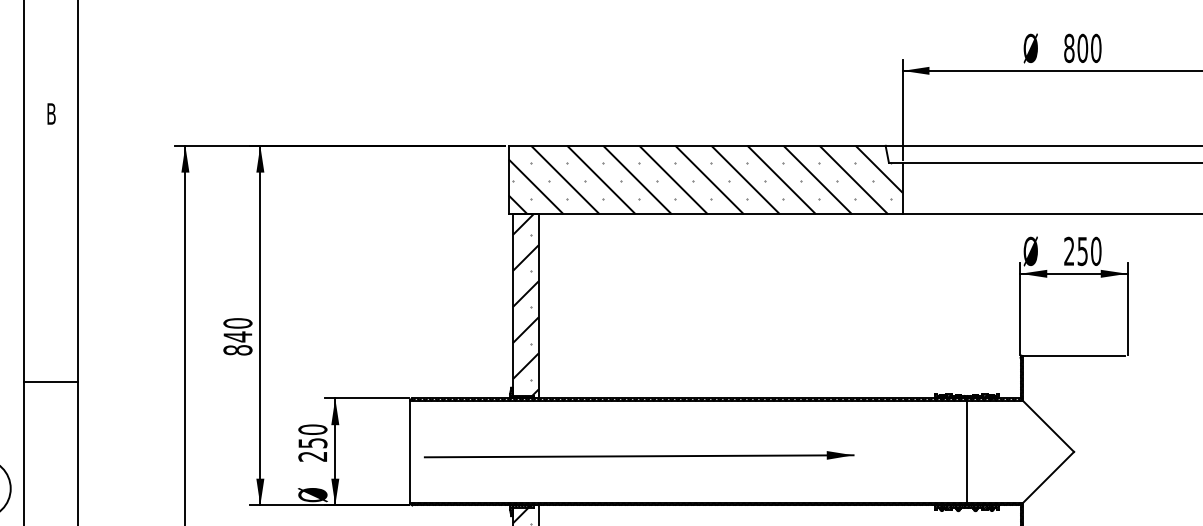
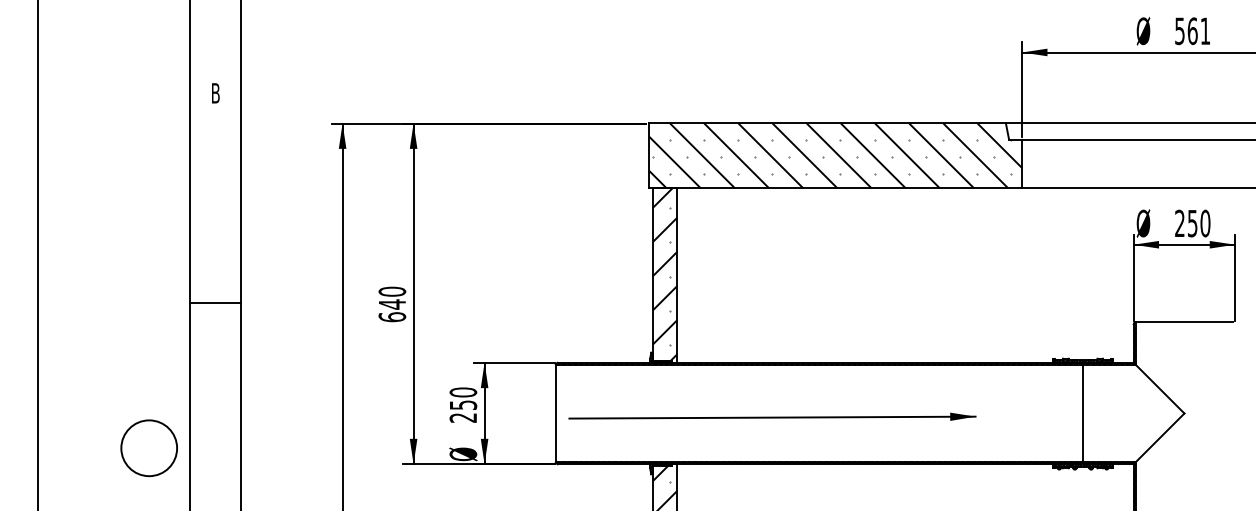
text: (1082, 48) -> (1192, 31), 800 -> 561
text: (237, 350) -> (391, 317), 840 -> 640
line: (50, 381) -> (214, 302), moved

